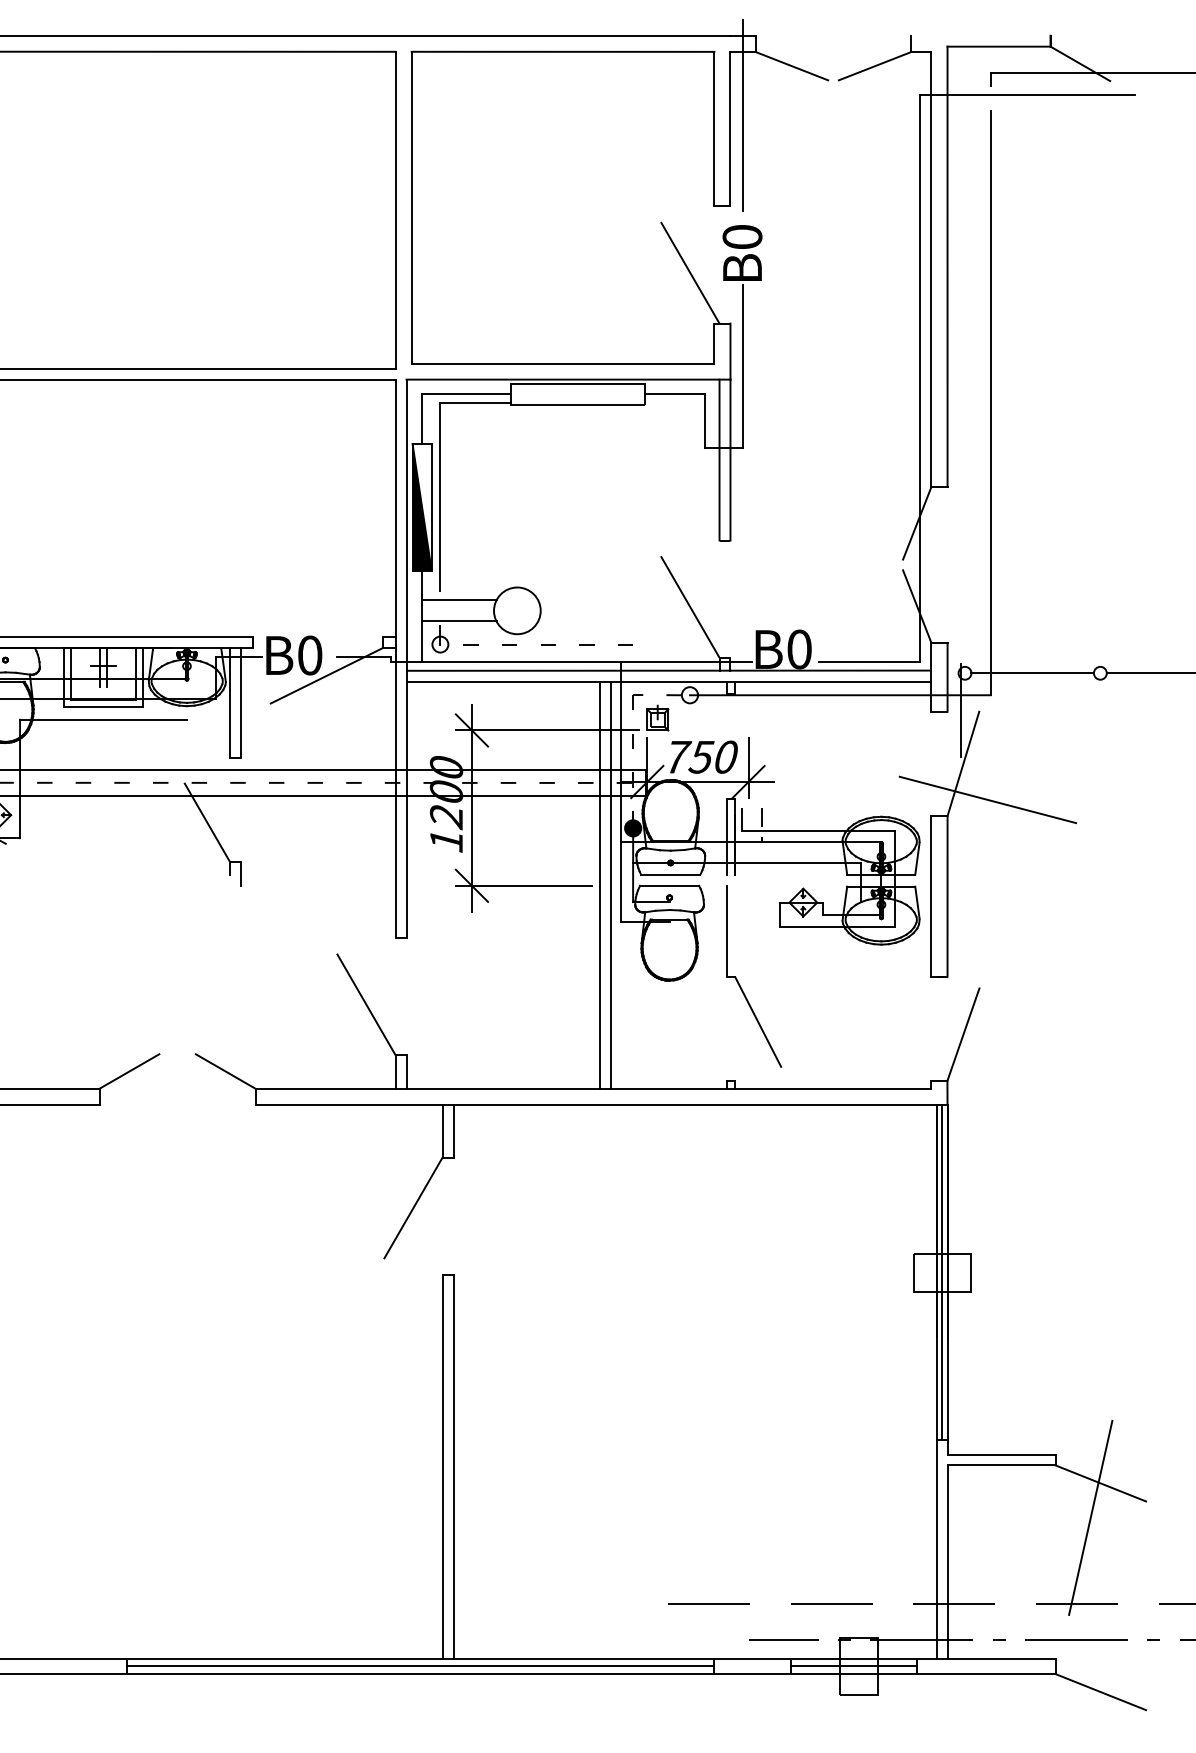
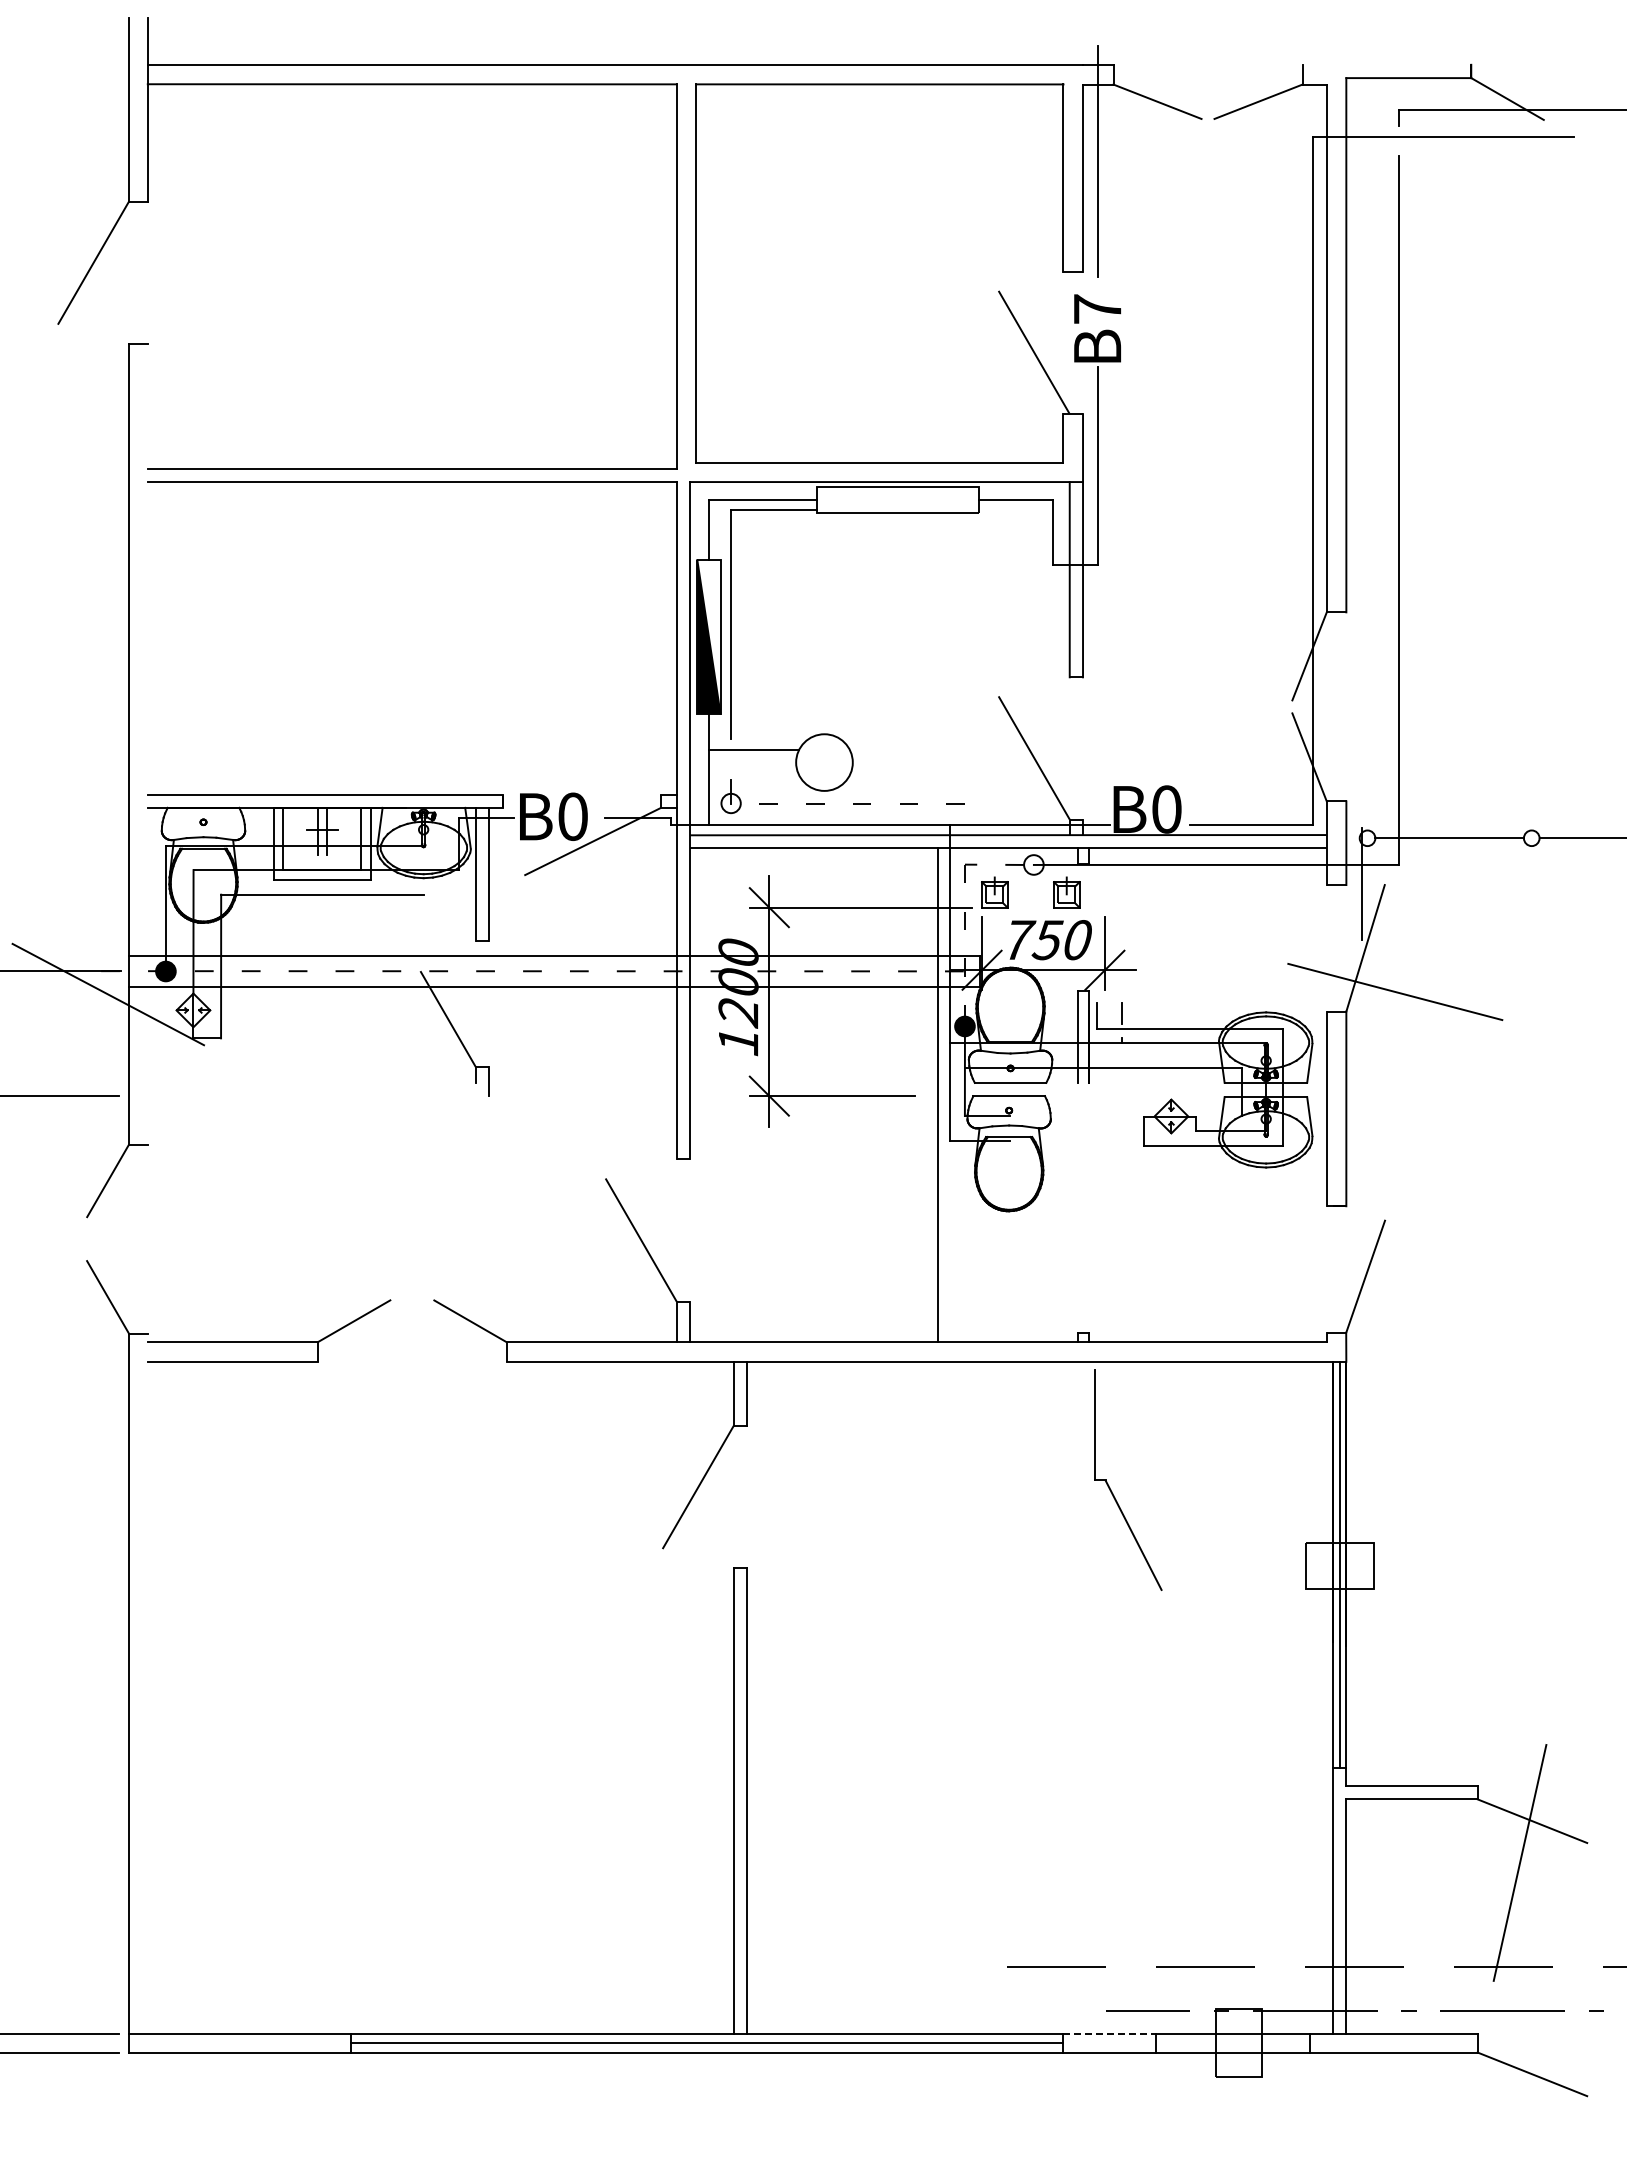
text: (742, 236) -> (1097, 308), 0 -> 7
line: (458, 621) -> (753, 775), removed
part: (716, 717) -> (1066, 892), added
line: (599, 885) -> (924, 1095), removed
part: (739, 982) -> (1110, 1487), moved
line: (753, 1658) -> (1110, 2033), solid -> dashed
line: (853, 1666) -> (1232, 2043), removed

